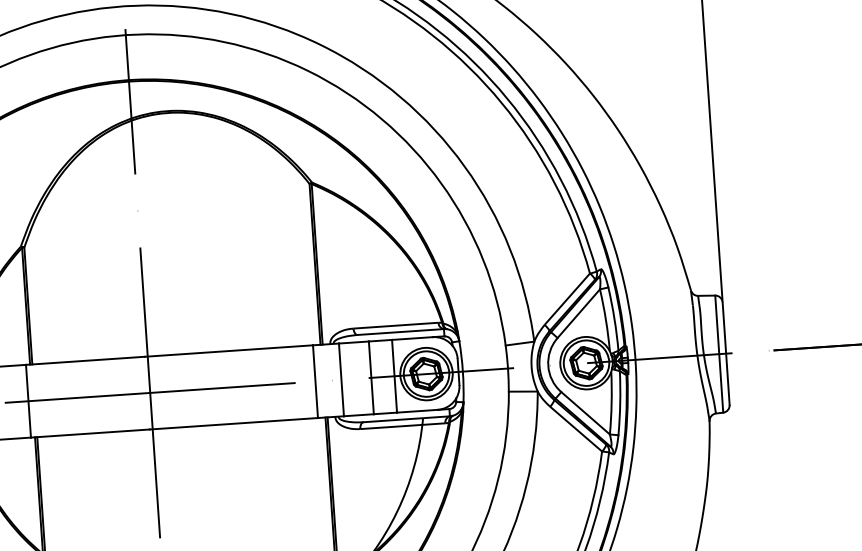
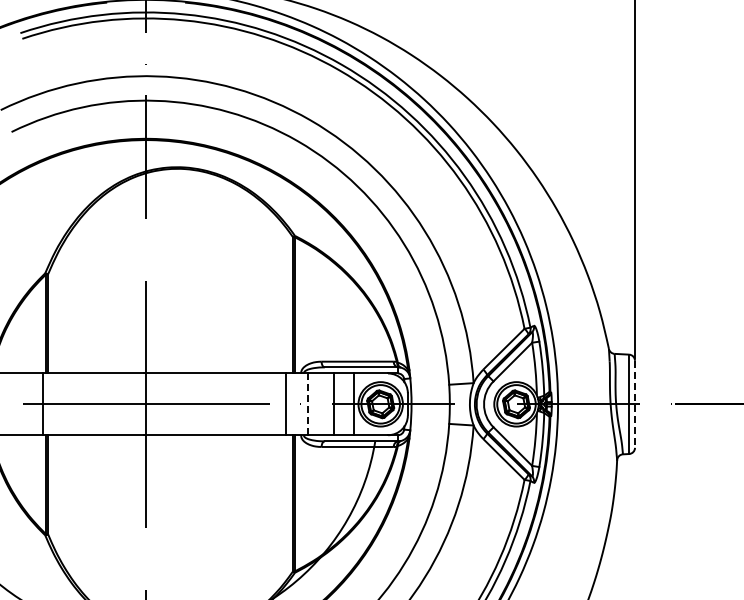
line: (726, 353) -> (635, 404), solid -> dashed
line: (341, 380) -> (308, 404), solid -> dashed

